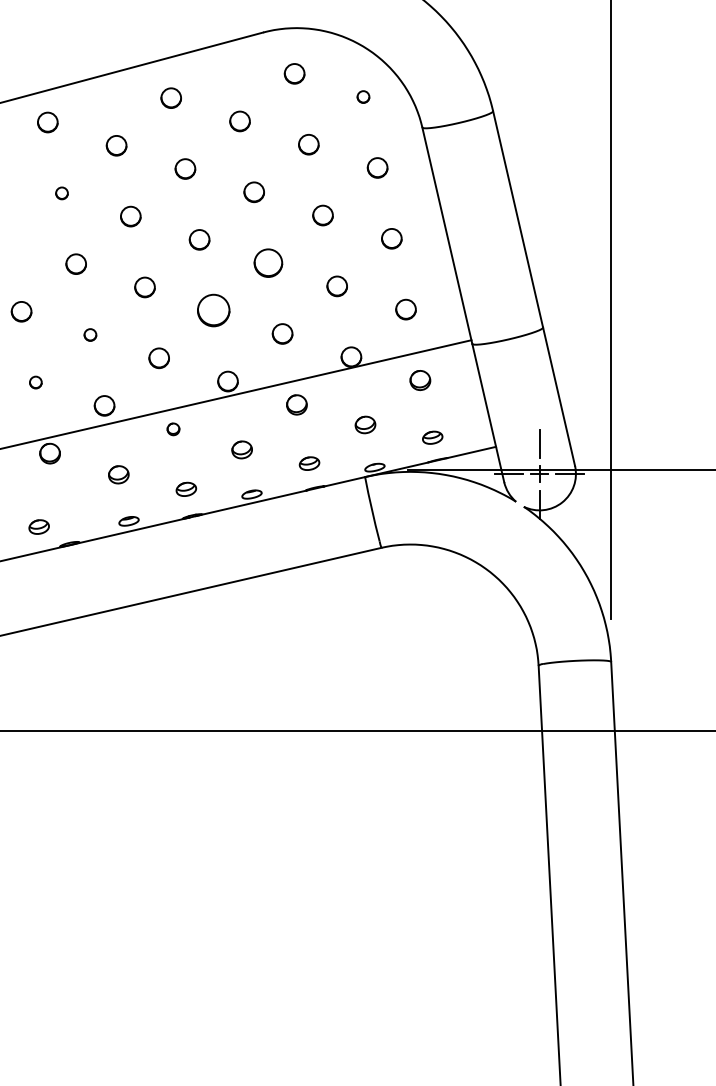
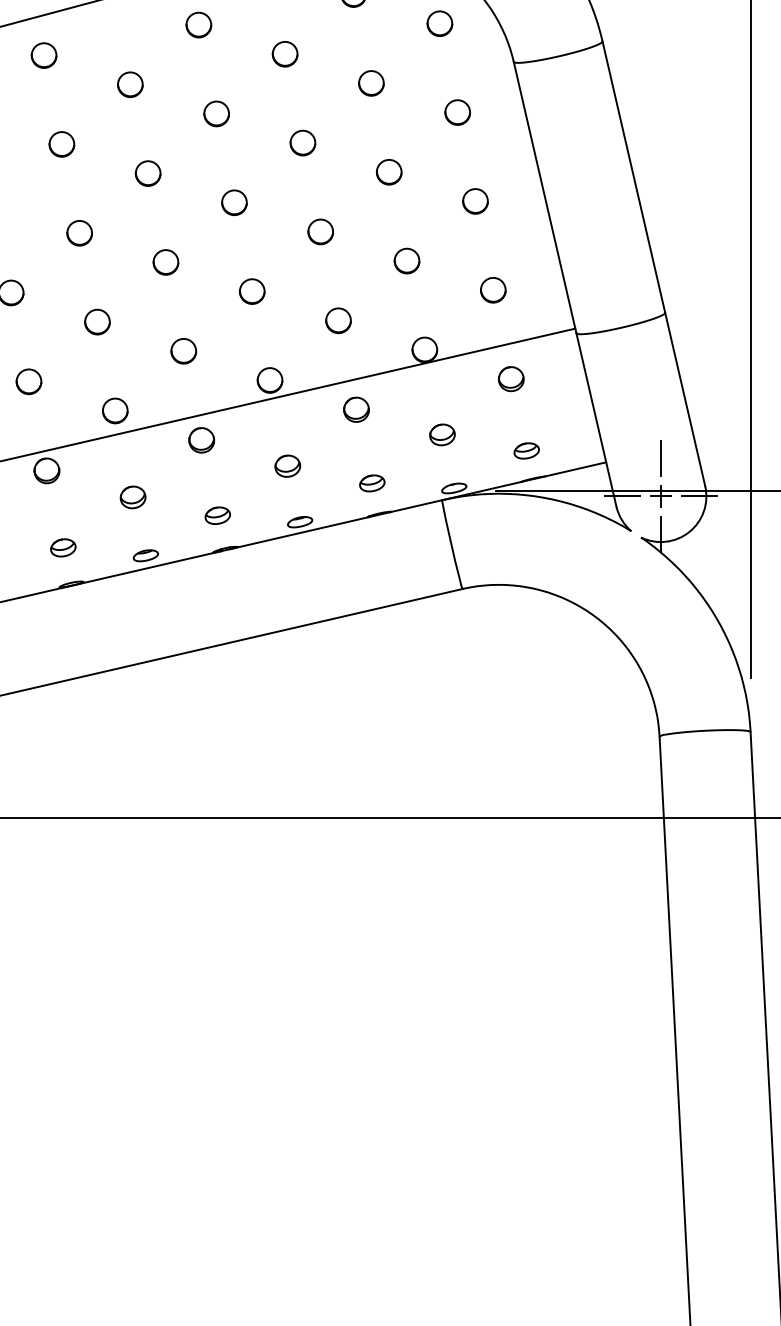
part: (363, 96) -> (439, 22), size x1.67
part: (61, 193) -> (61, 144), size x1.67
part: (268, 262) -> (320, 231), size x0.71
circle: (213, 310) -> (251, 291), size x0.62
part: (90, 334) -> (97, 321), size x1.67
part: (35, 382) -> (28, 381), size x1.67
part: (173, 429) -> (201, 440), size x1.67
part: (38, 526) -> (62, 547), moved

